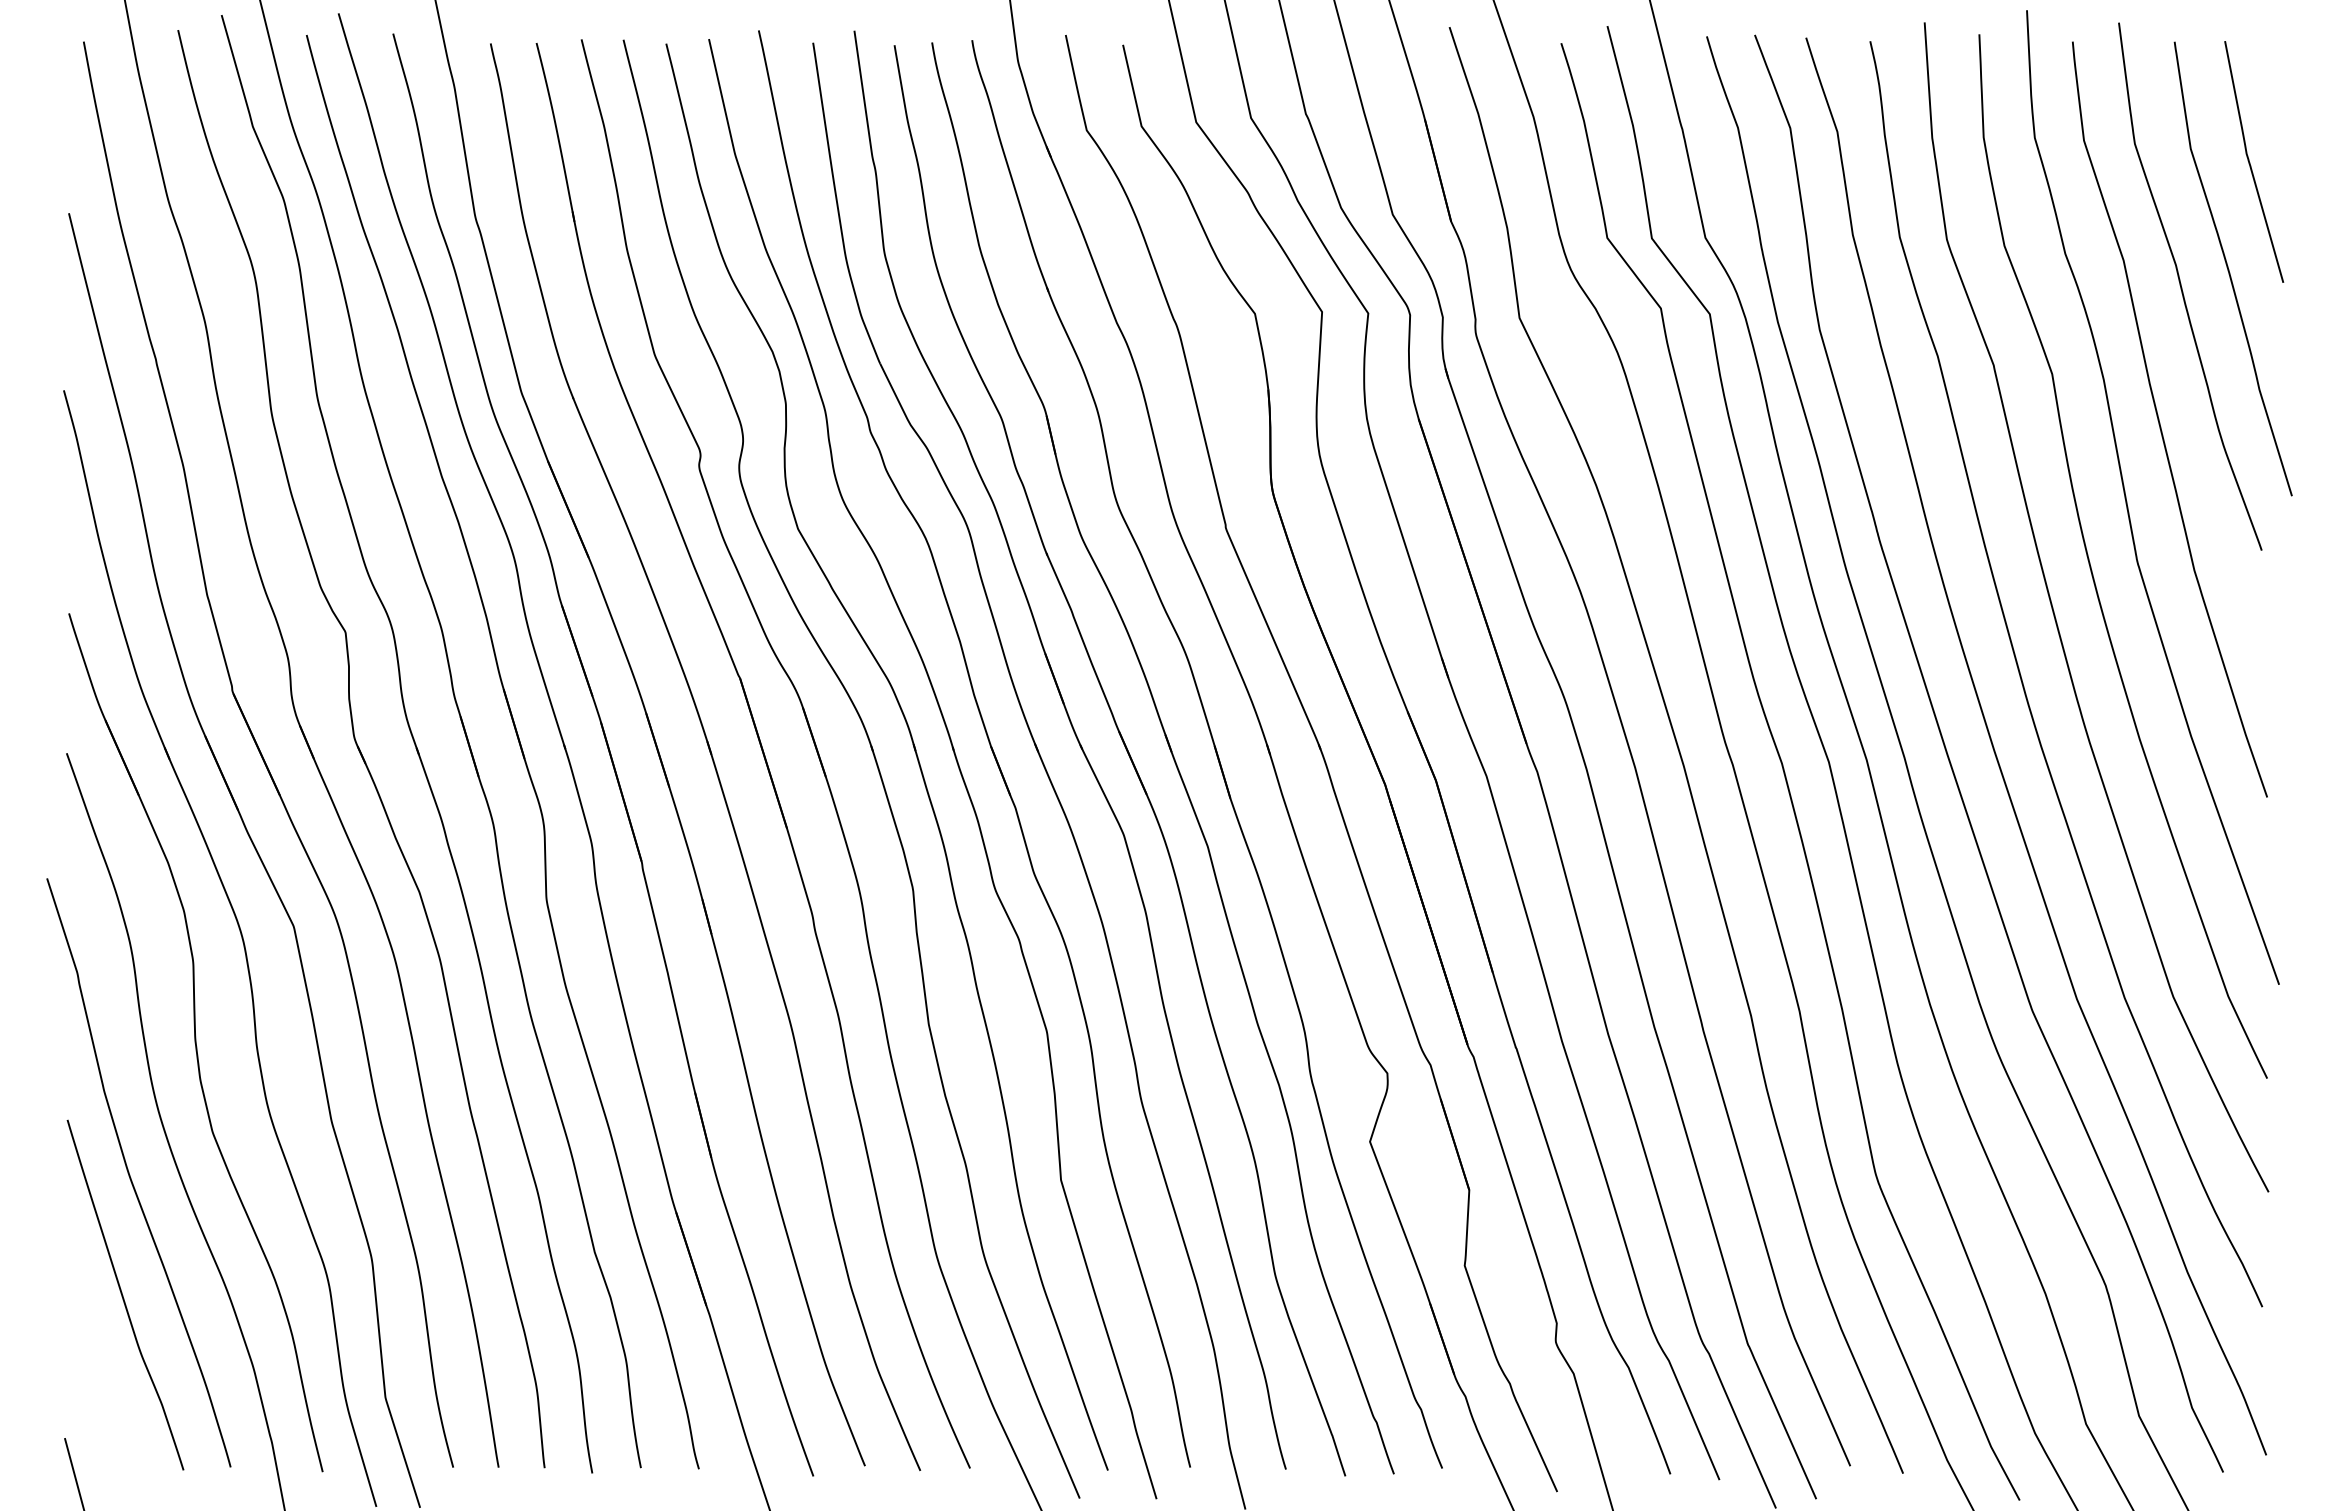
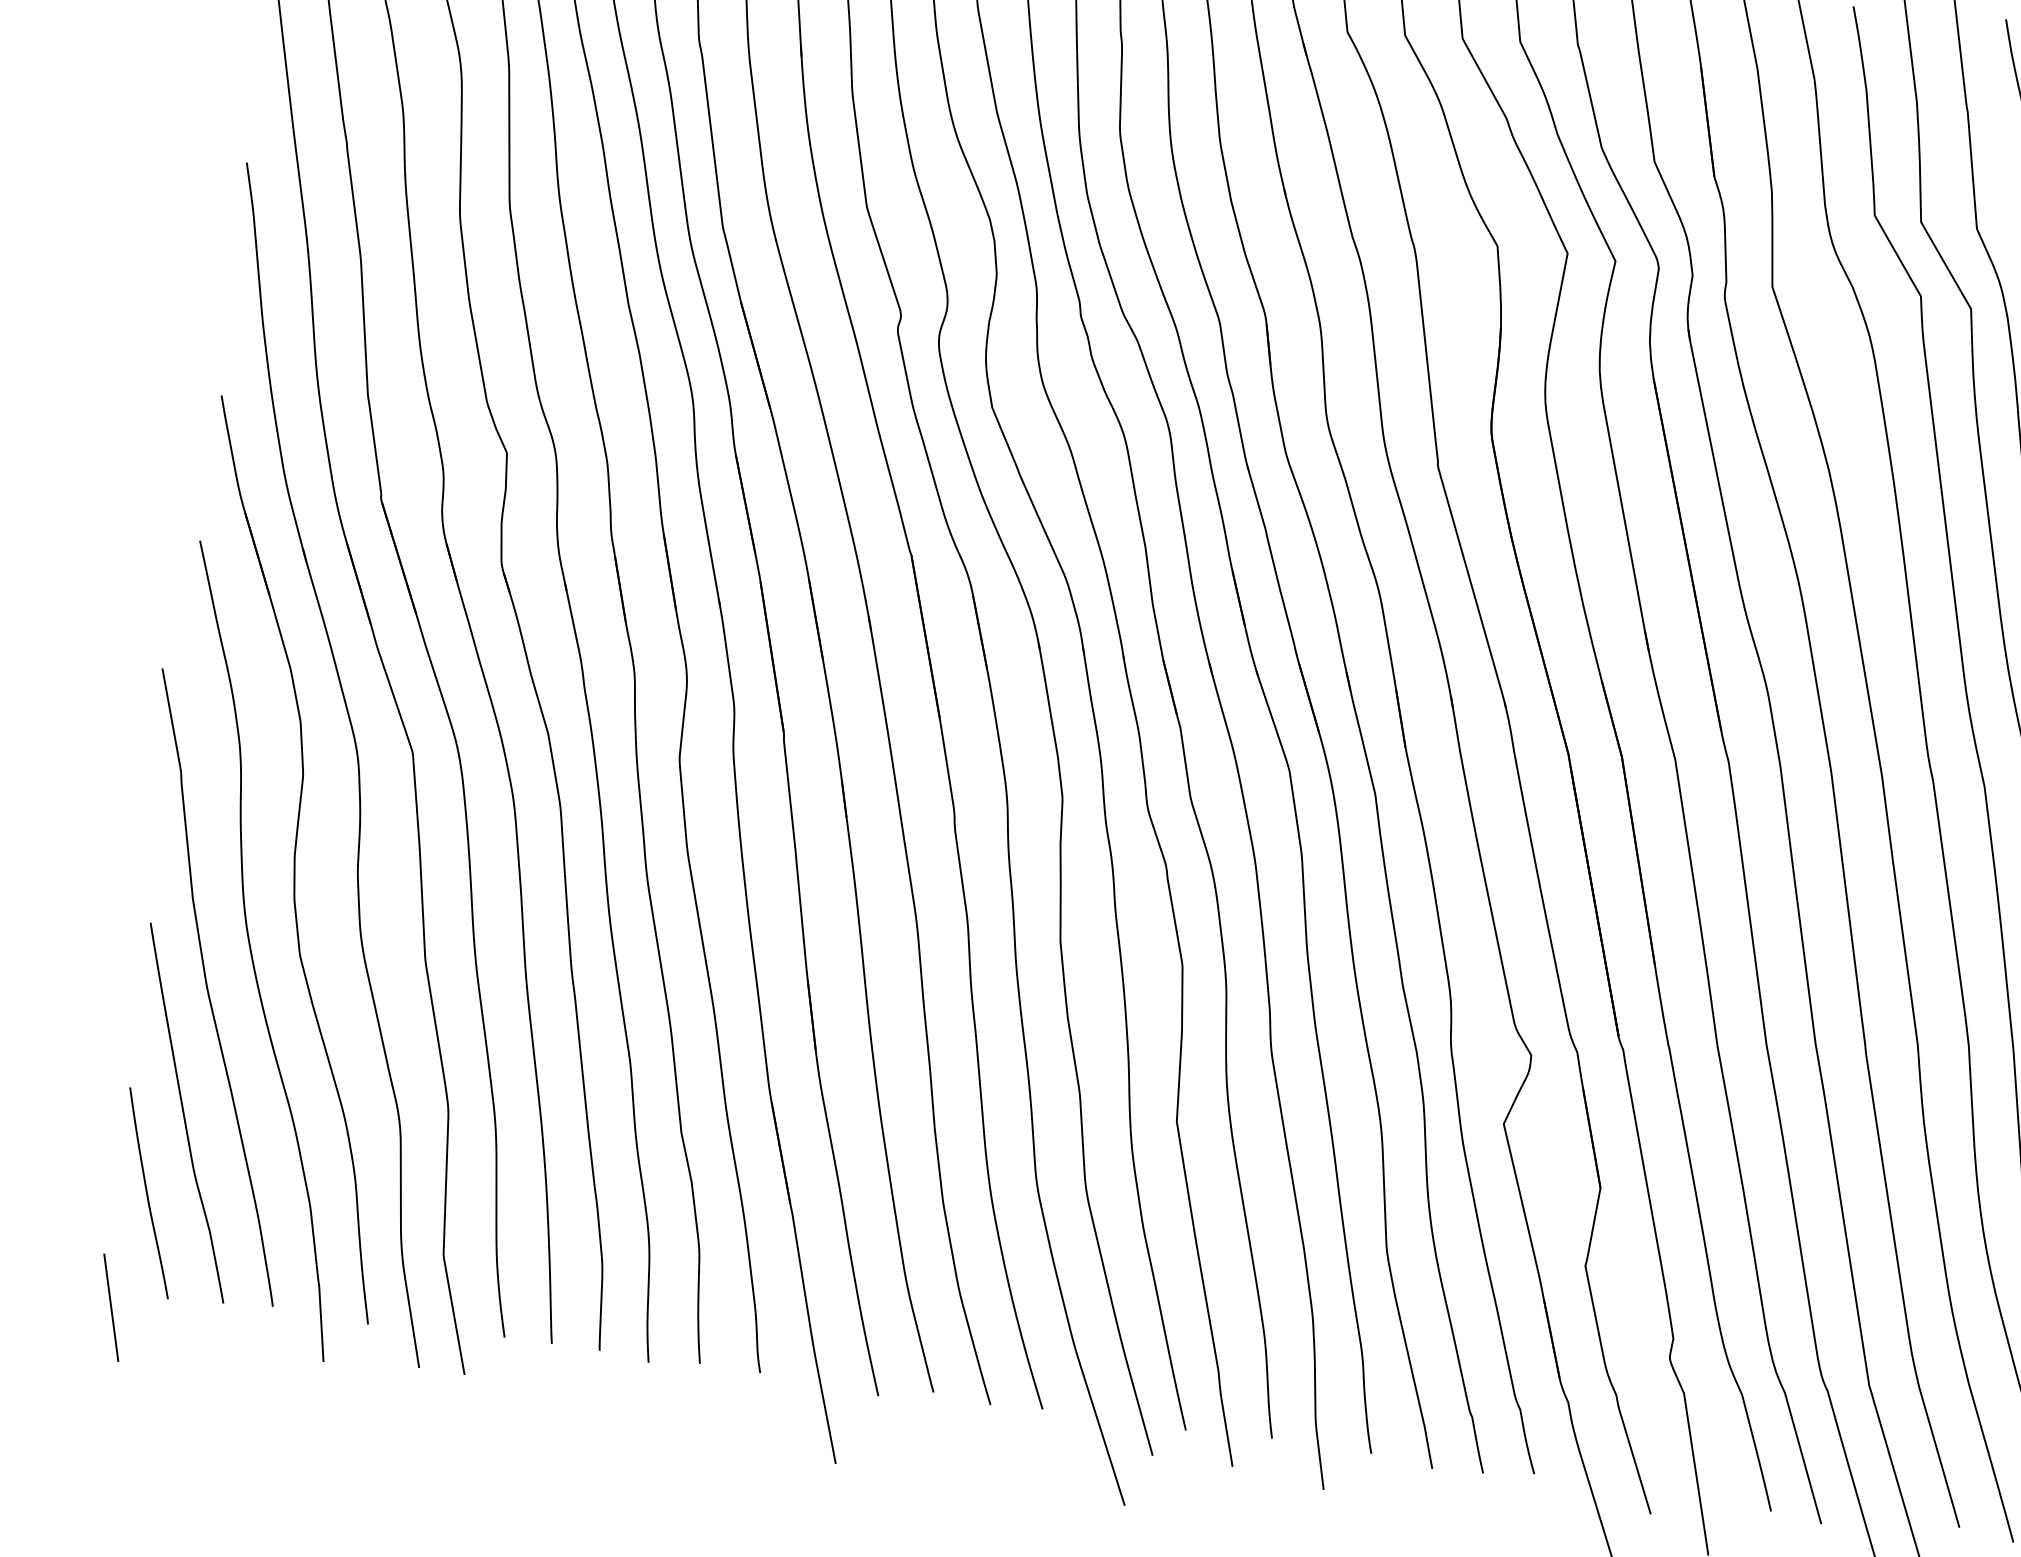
curve: (98, 1375) -> (147, 1193), added

